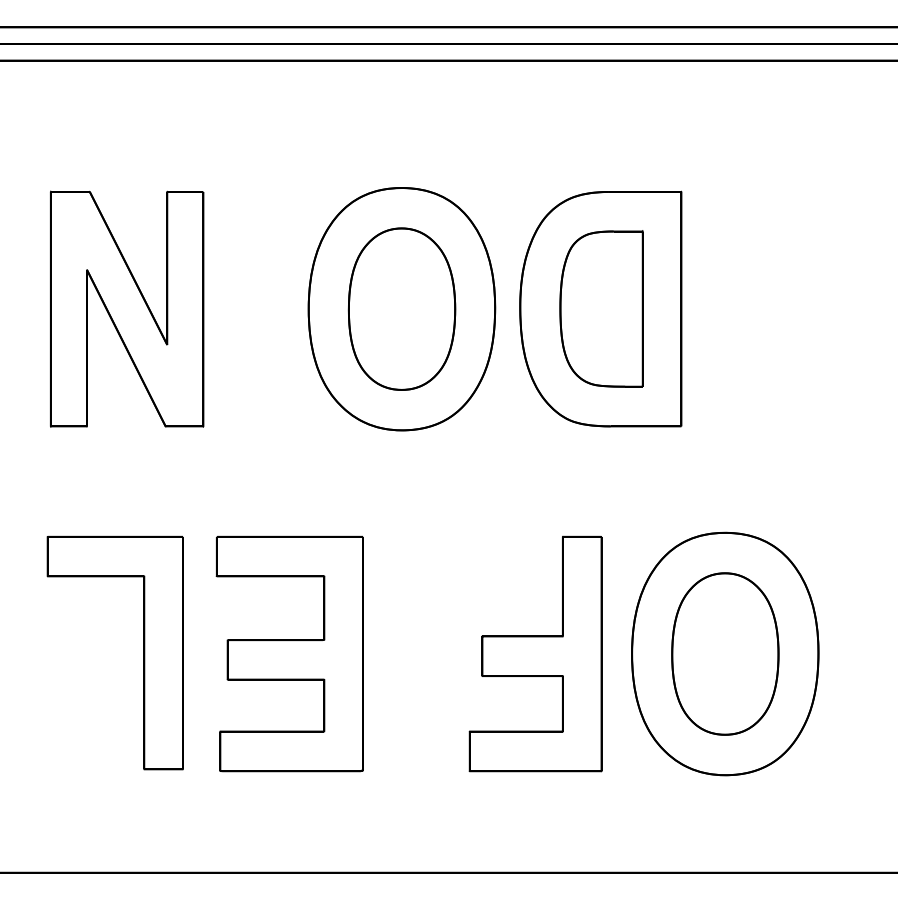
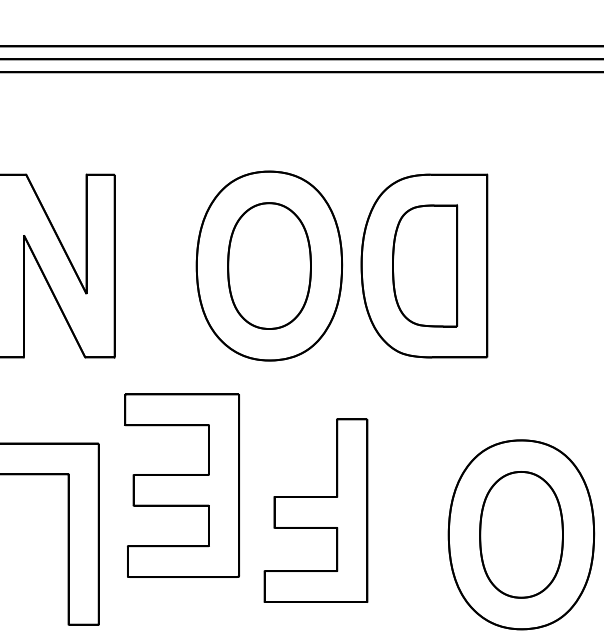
part: (289, 653) -> (181, 485), moved
part: (535, 653) -> (315, 510), moved

